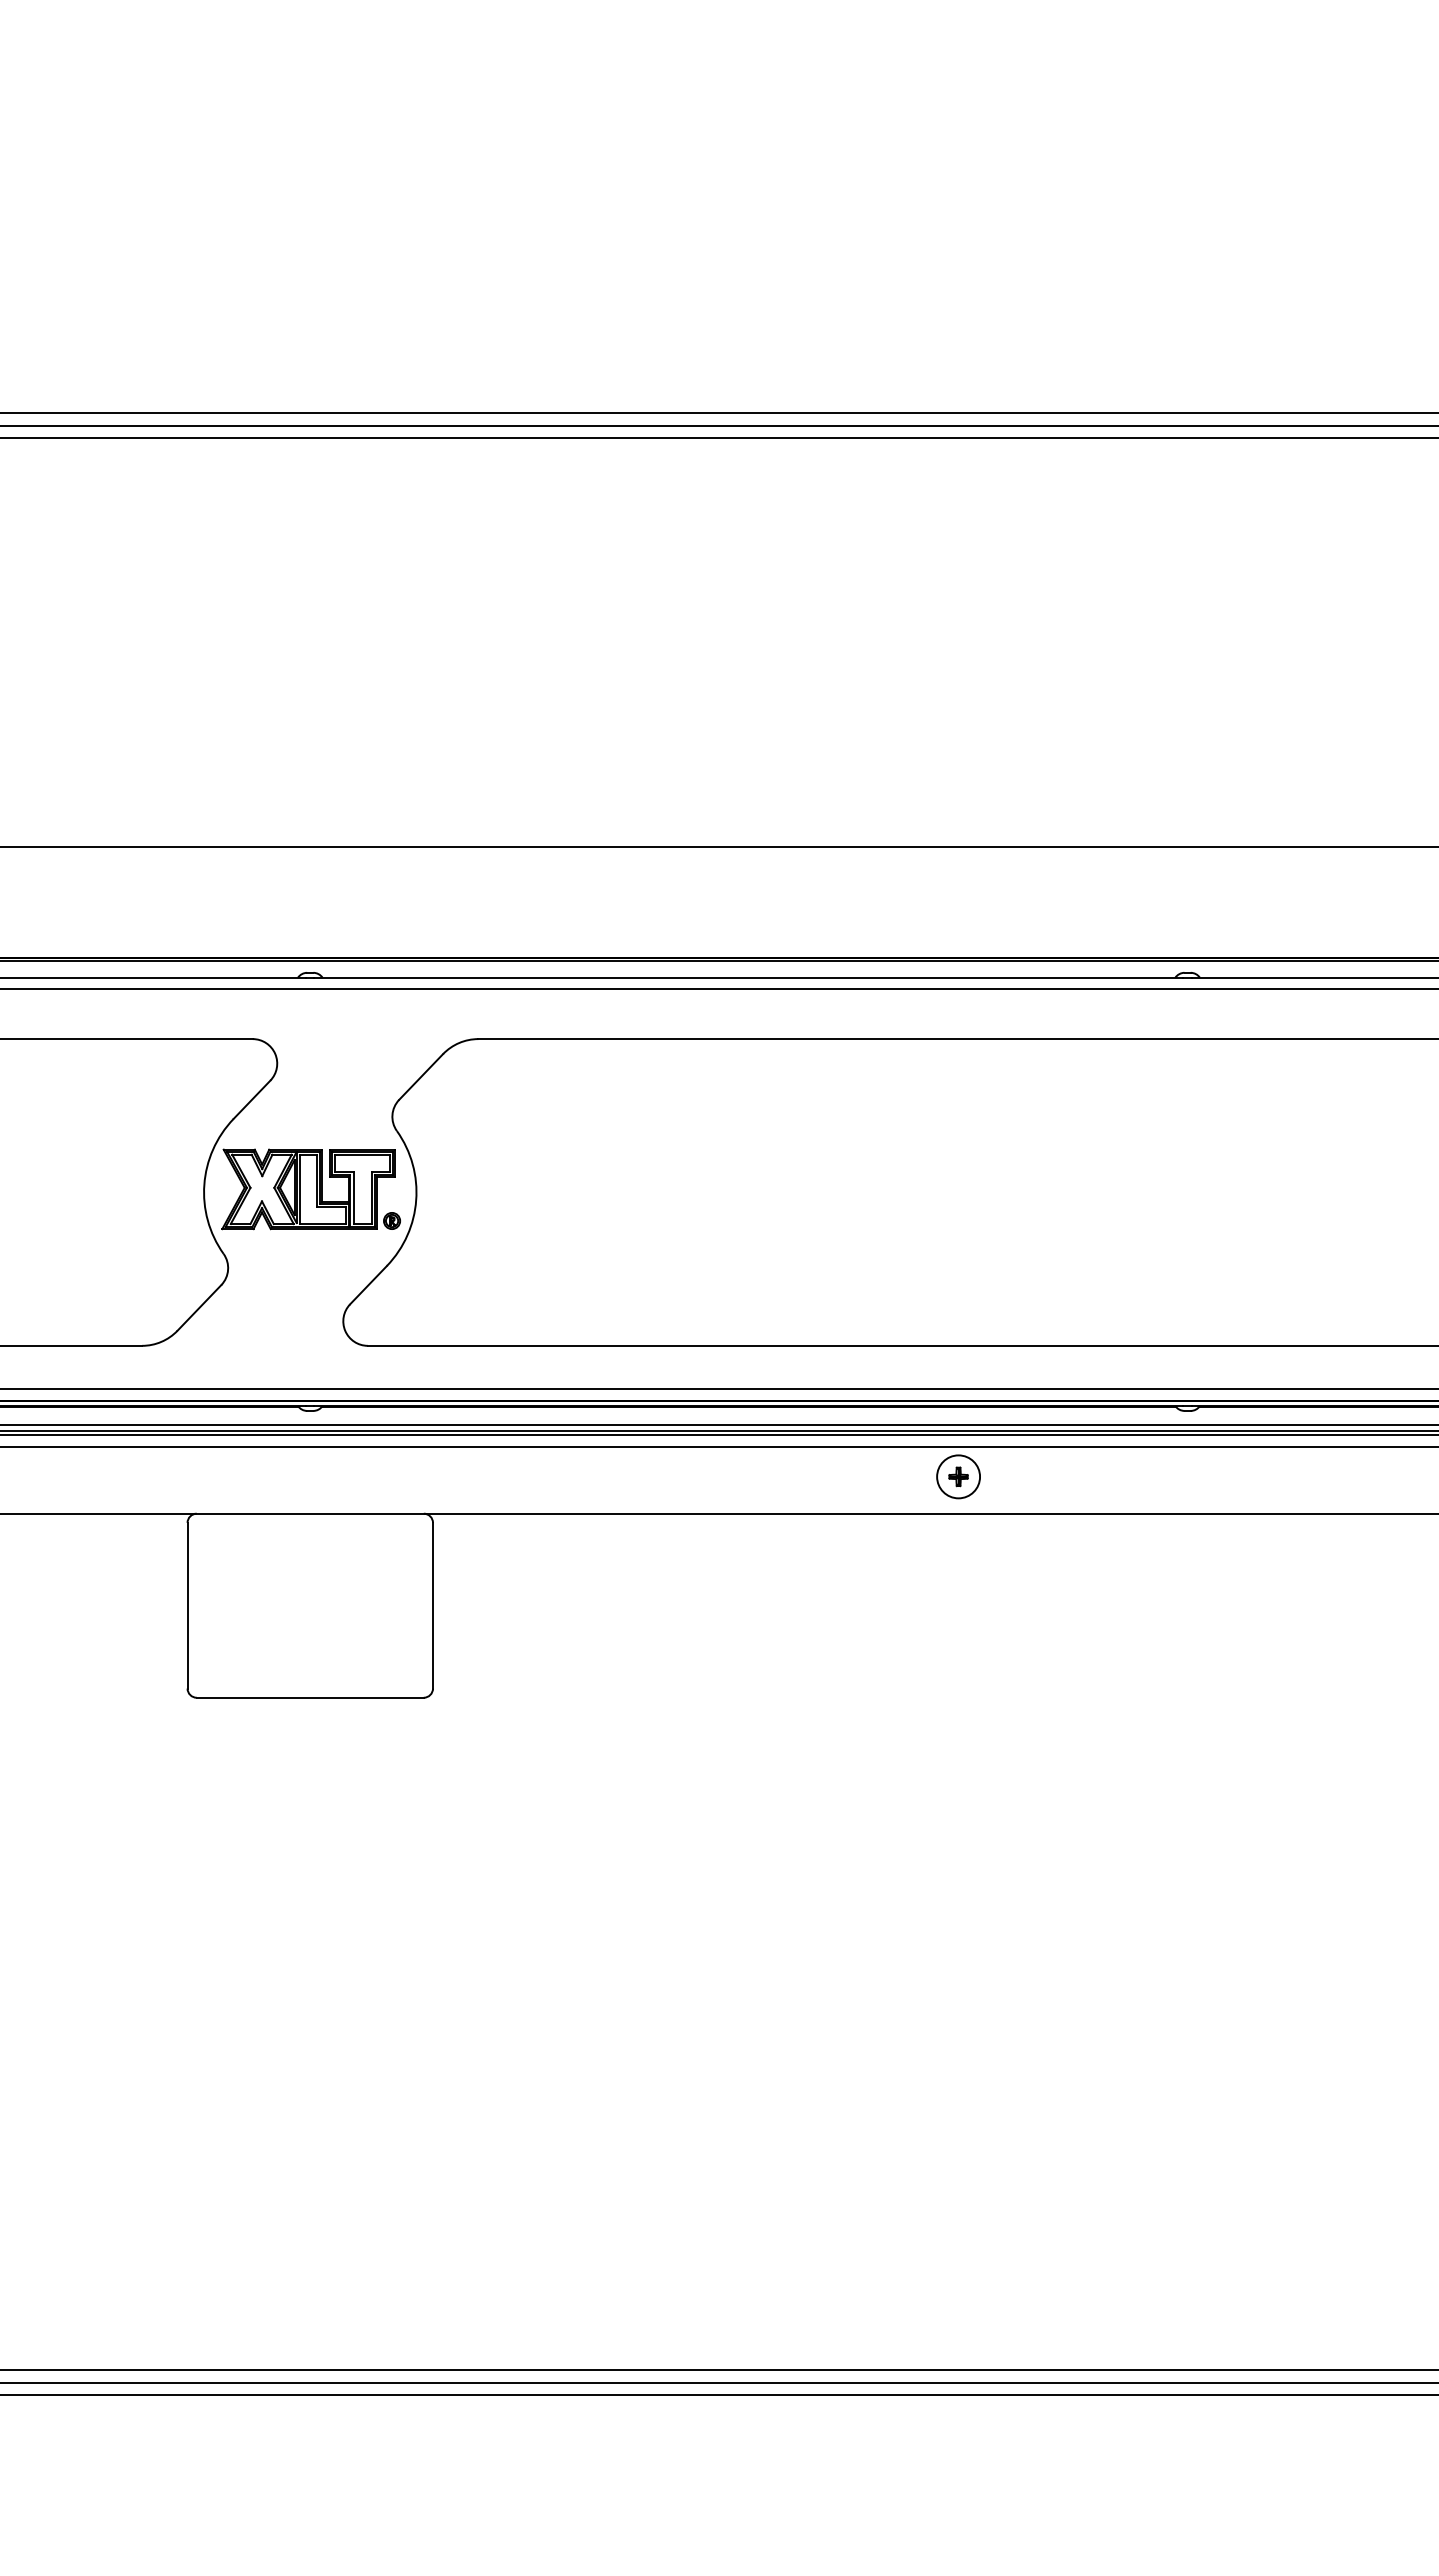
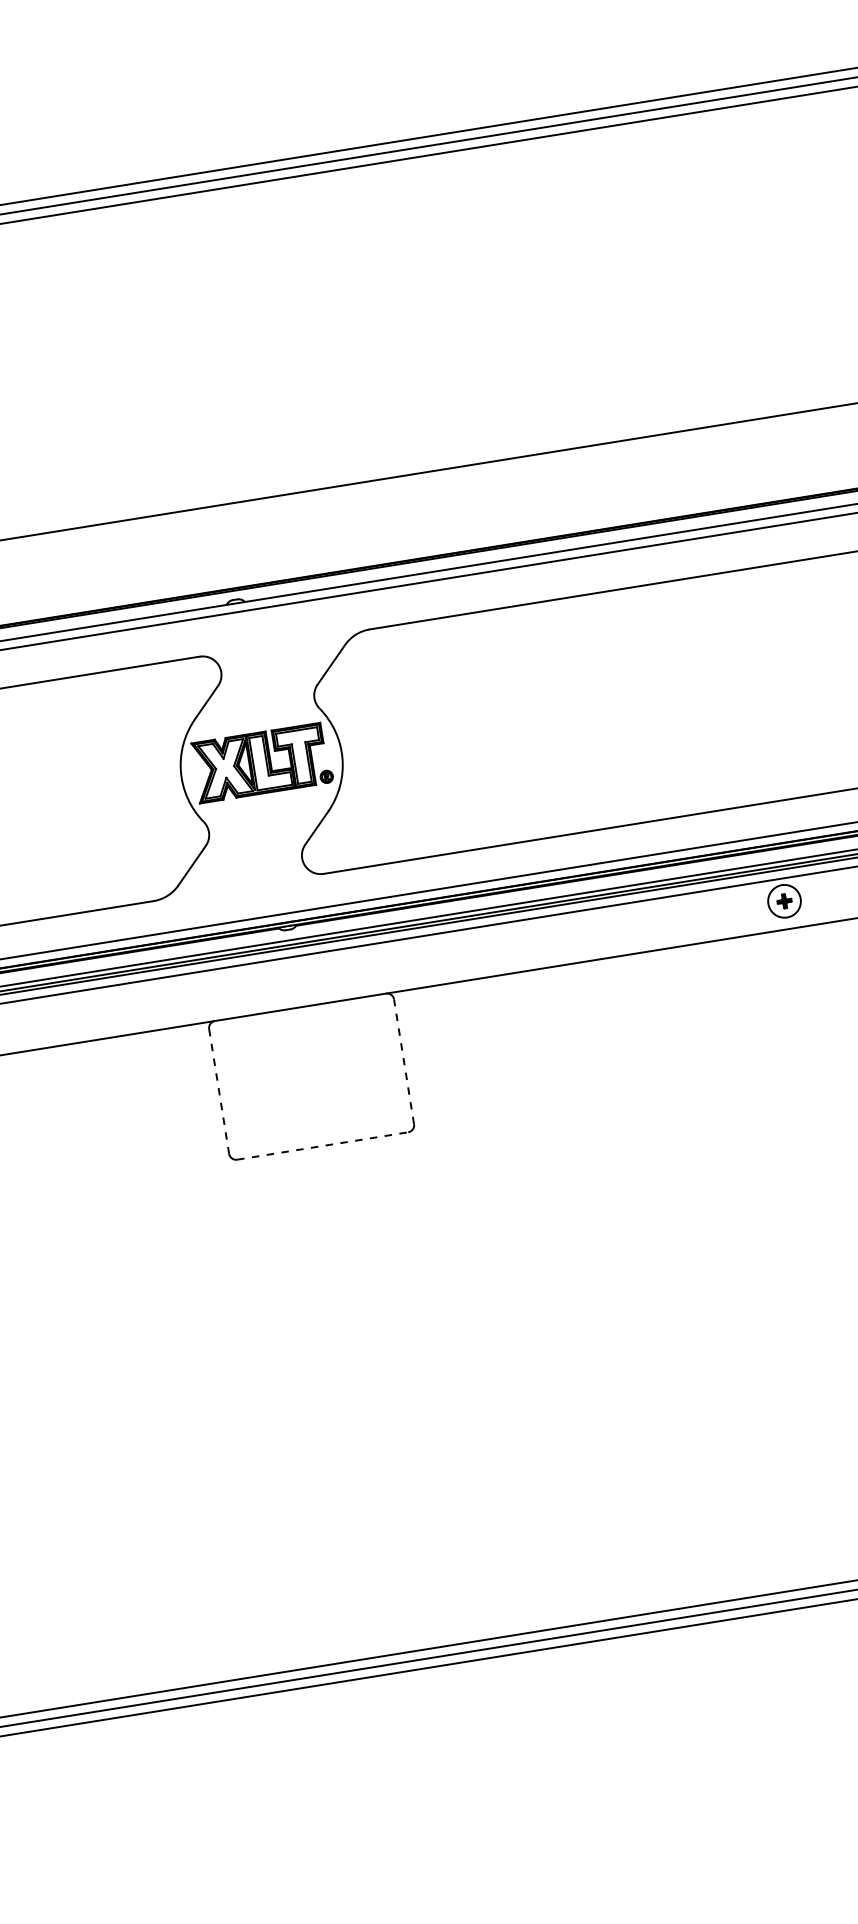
line: (187, 1605) -> (219, 1091), solid -> dashed
line: (432, 1605) -> (403, 1061), solid -> dashed
line: (310, 1697) -> (322, 1145), solid -> dashed

